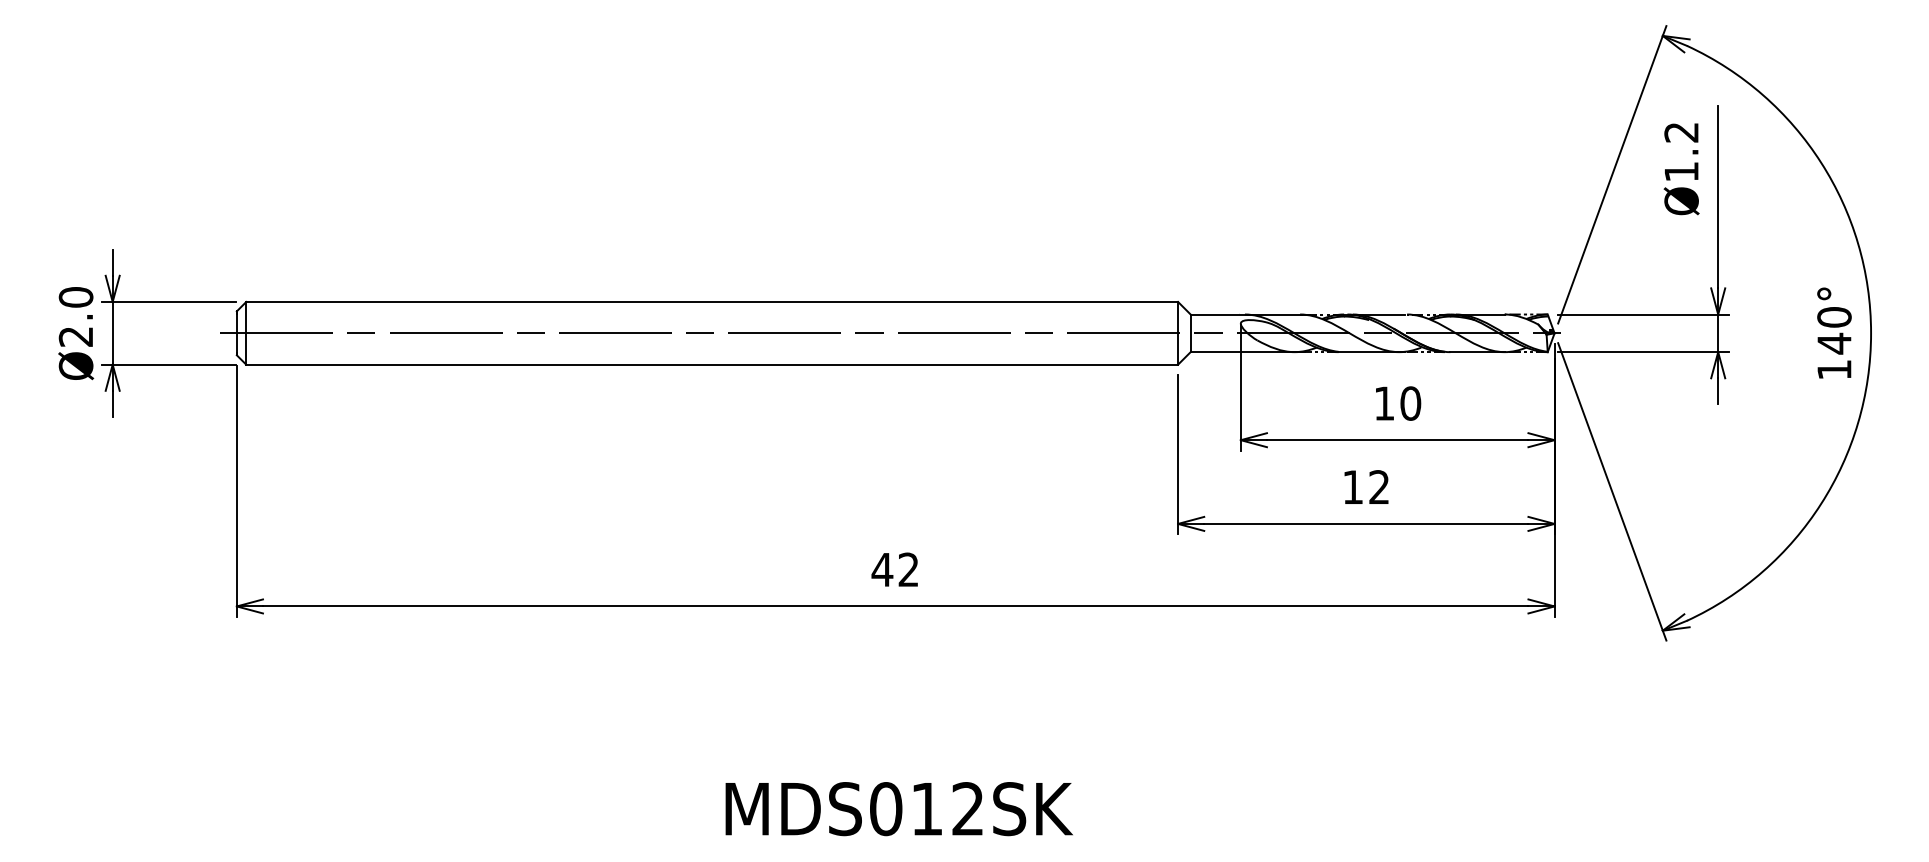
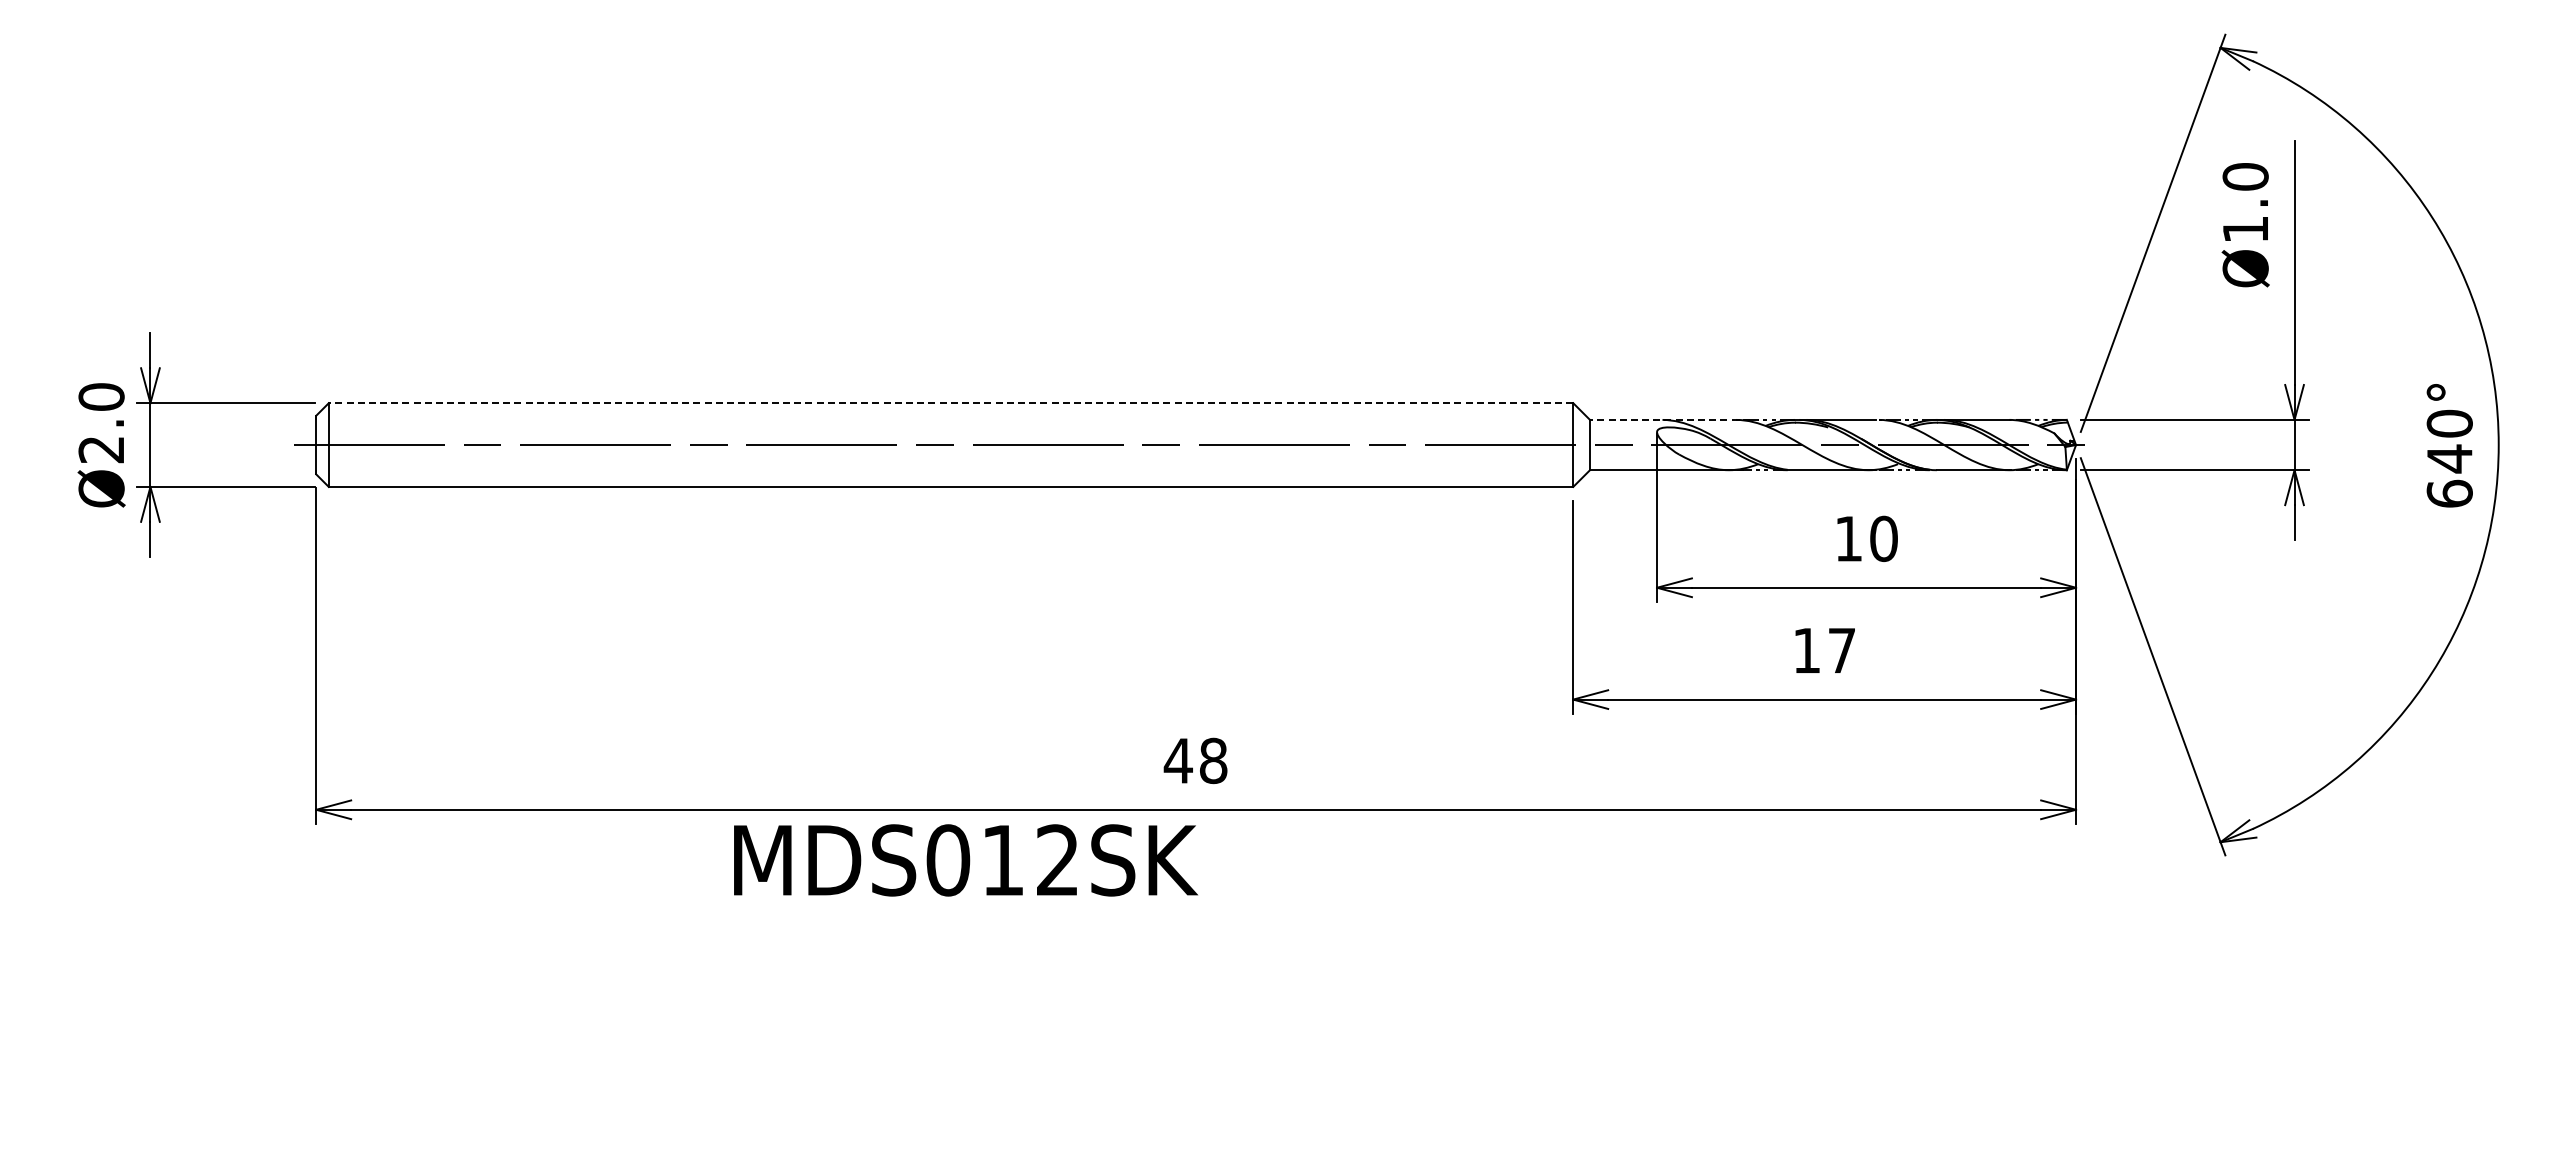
text: (1681, 132) -> (2245, 176), Ø1.2 -> Ø1.0
line: (711, 302) -> (950, 403), solid -> dashed
line: (1250, 314) -> (1669, 419), solid -> dashed
text: (1834, 369) -> (2449, 493), 140° -> 640°
text: (1378, 486) -> (1841, 649), 12 -> 17
text: (908, 569) -> (1213, 760), 42 -> 48
text: (899, 809) -> (966, 860), moved

